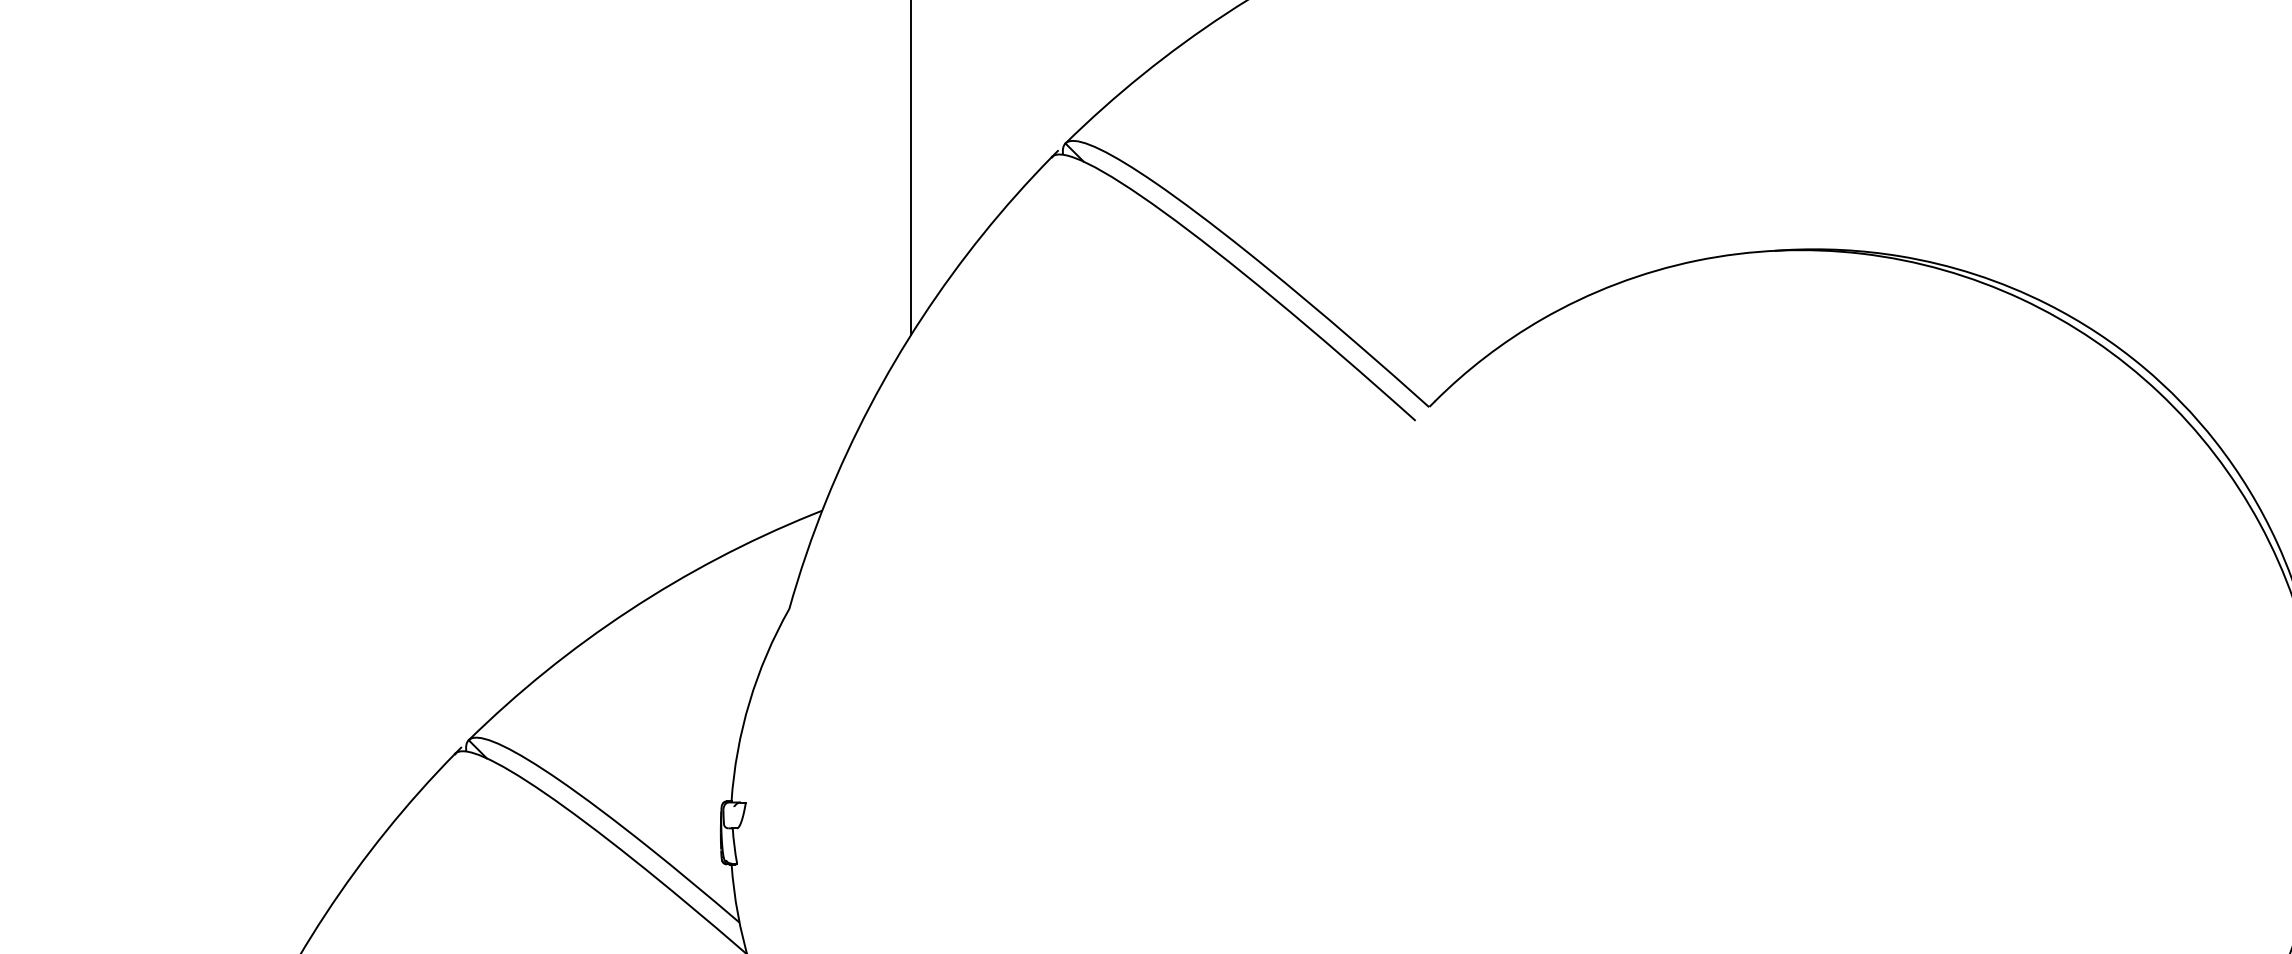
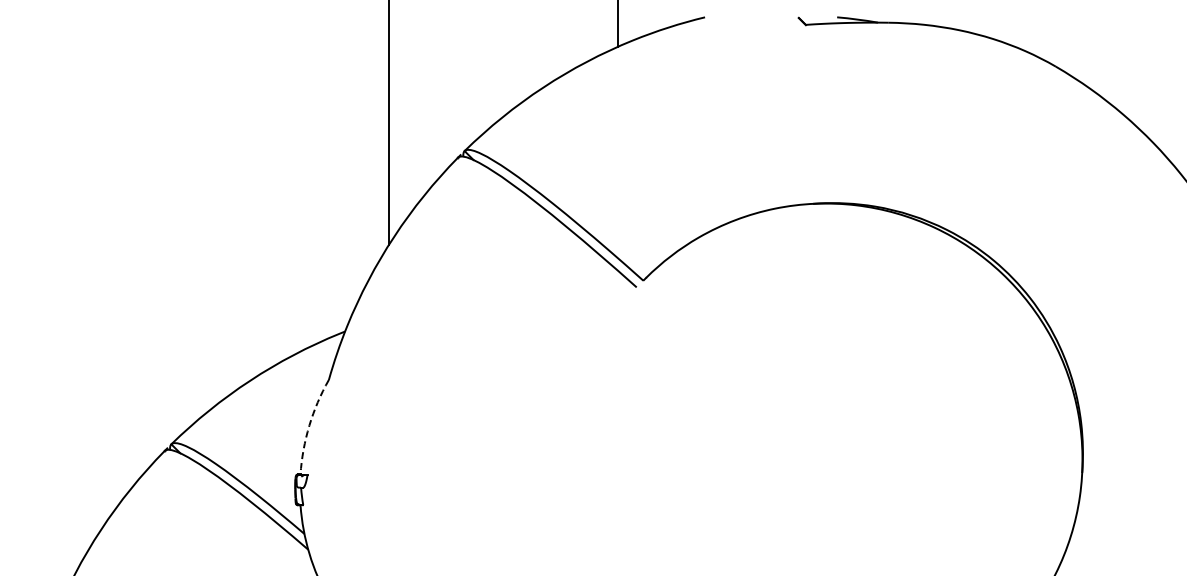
arc: (749, 701) -> (309, 425), solid -> dashed

